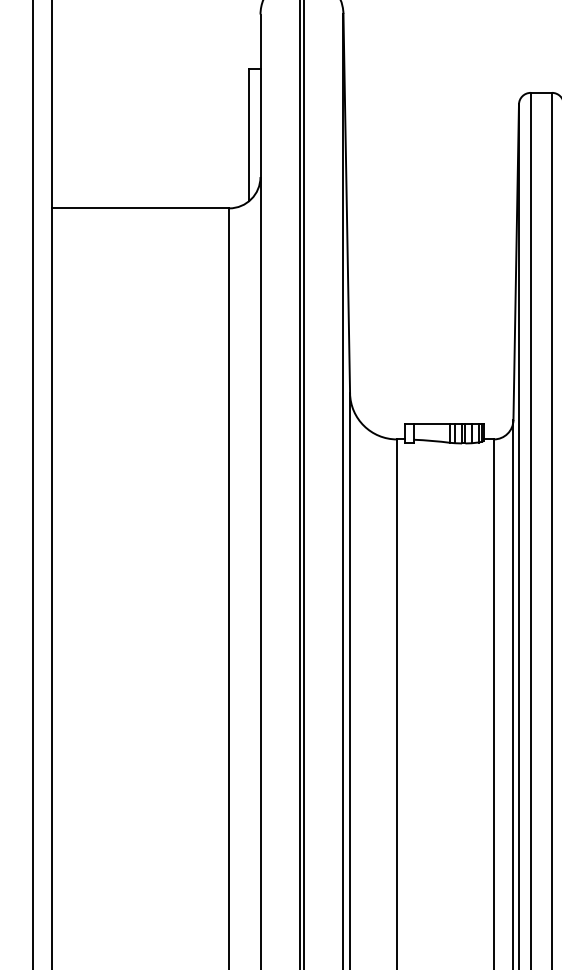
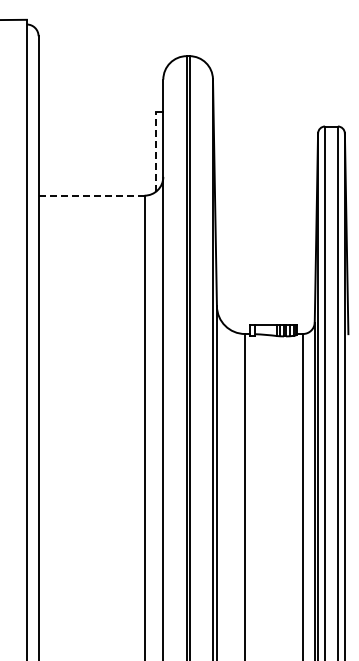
line: (249, 134) -> (156, 151), solid -> dashed
line: (140, 208) -> (91, 195), solid -> dashed

